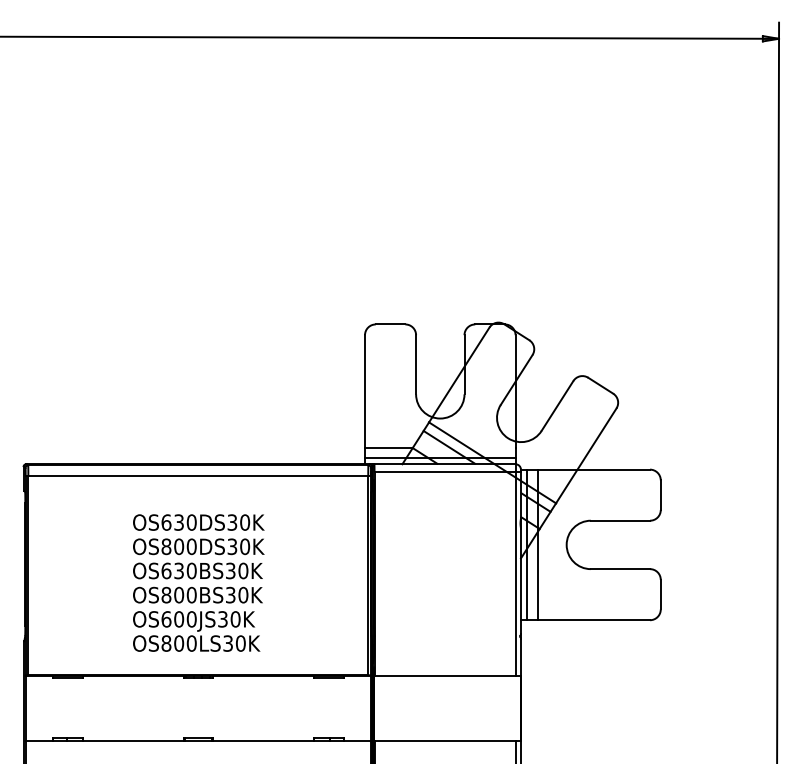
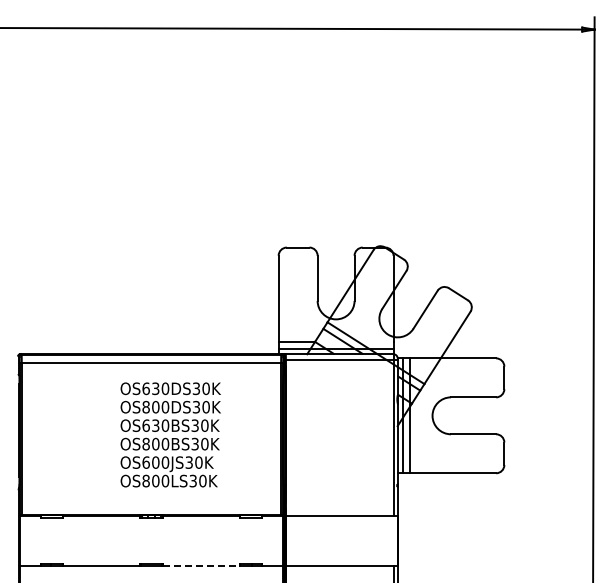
text: (198, 582) -> (170, 434), moved
line: (263, 741) -> (201, 565), solid -> dashed

